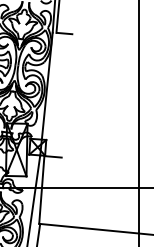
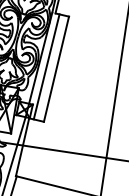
line: (55, 94) -> (46, 66), added
line: (66, 95) -> (56, 68), added

